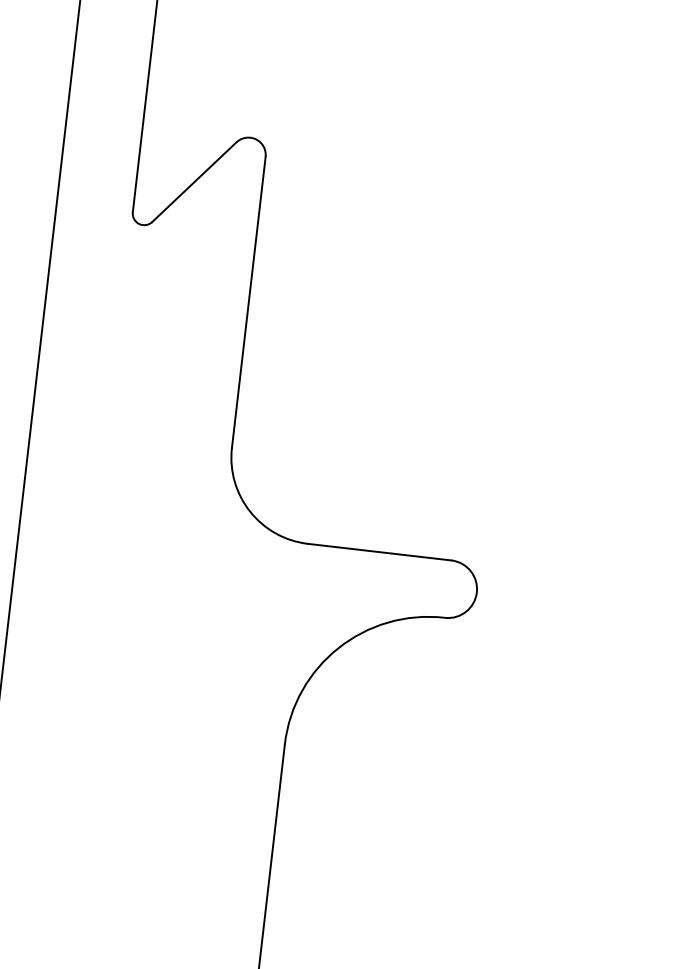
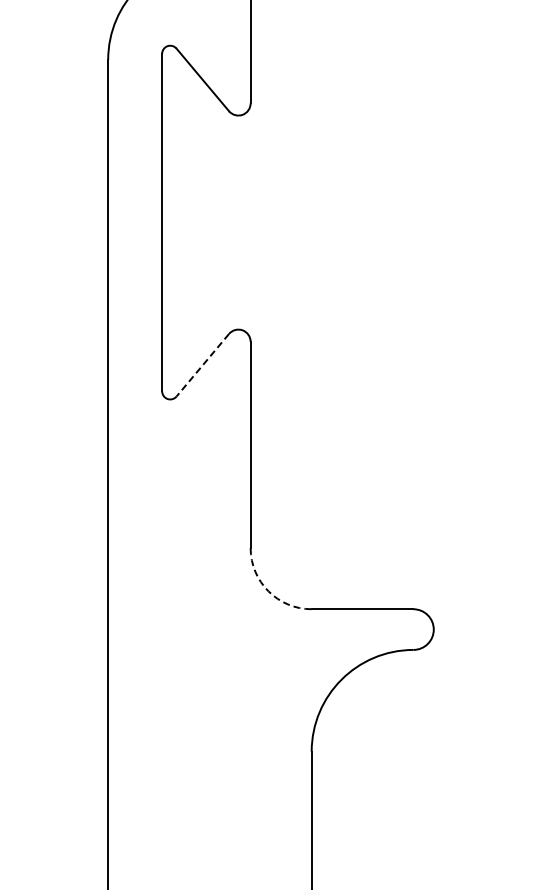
line: (193, 182) -> (202, 365), solid -> dashed
arc: (250, 511) -> (268, 591), solid -> dashed

